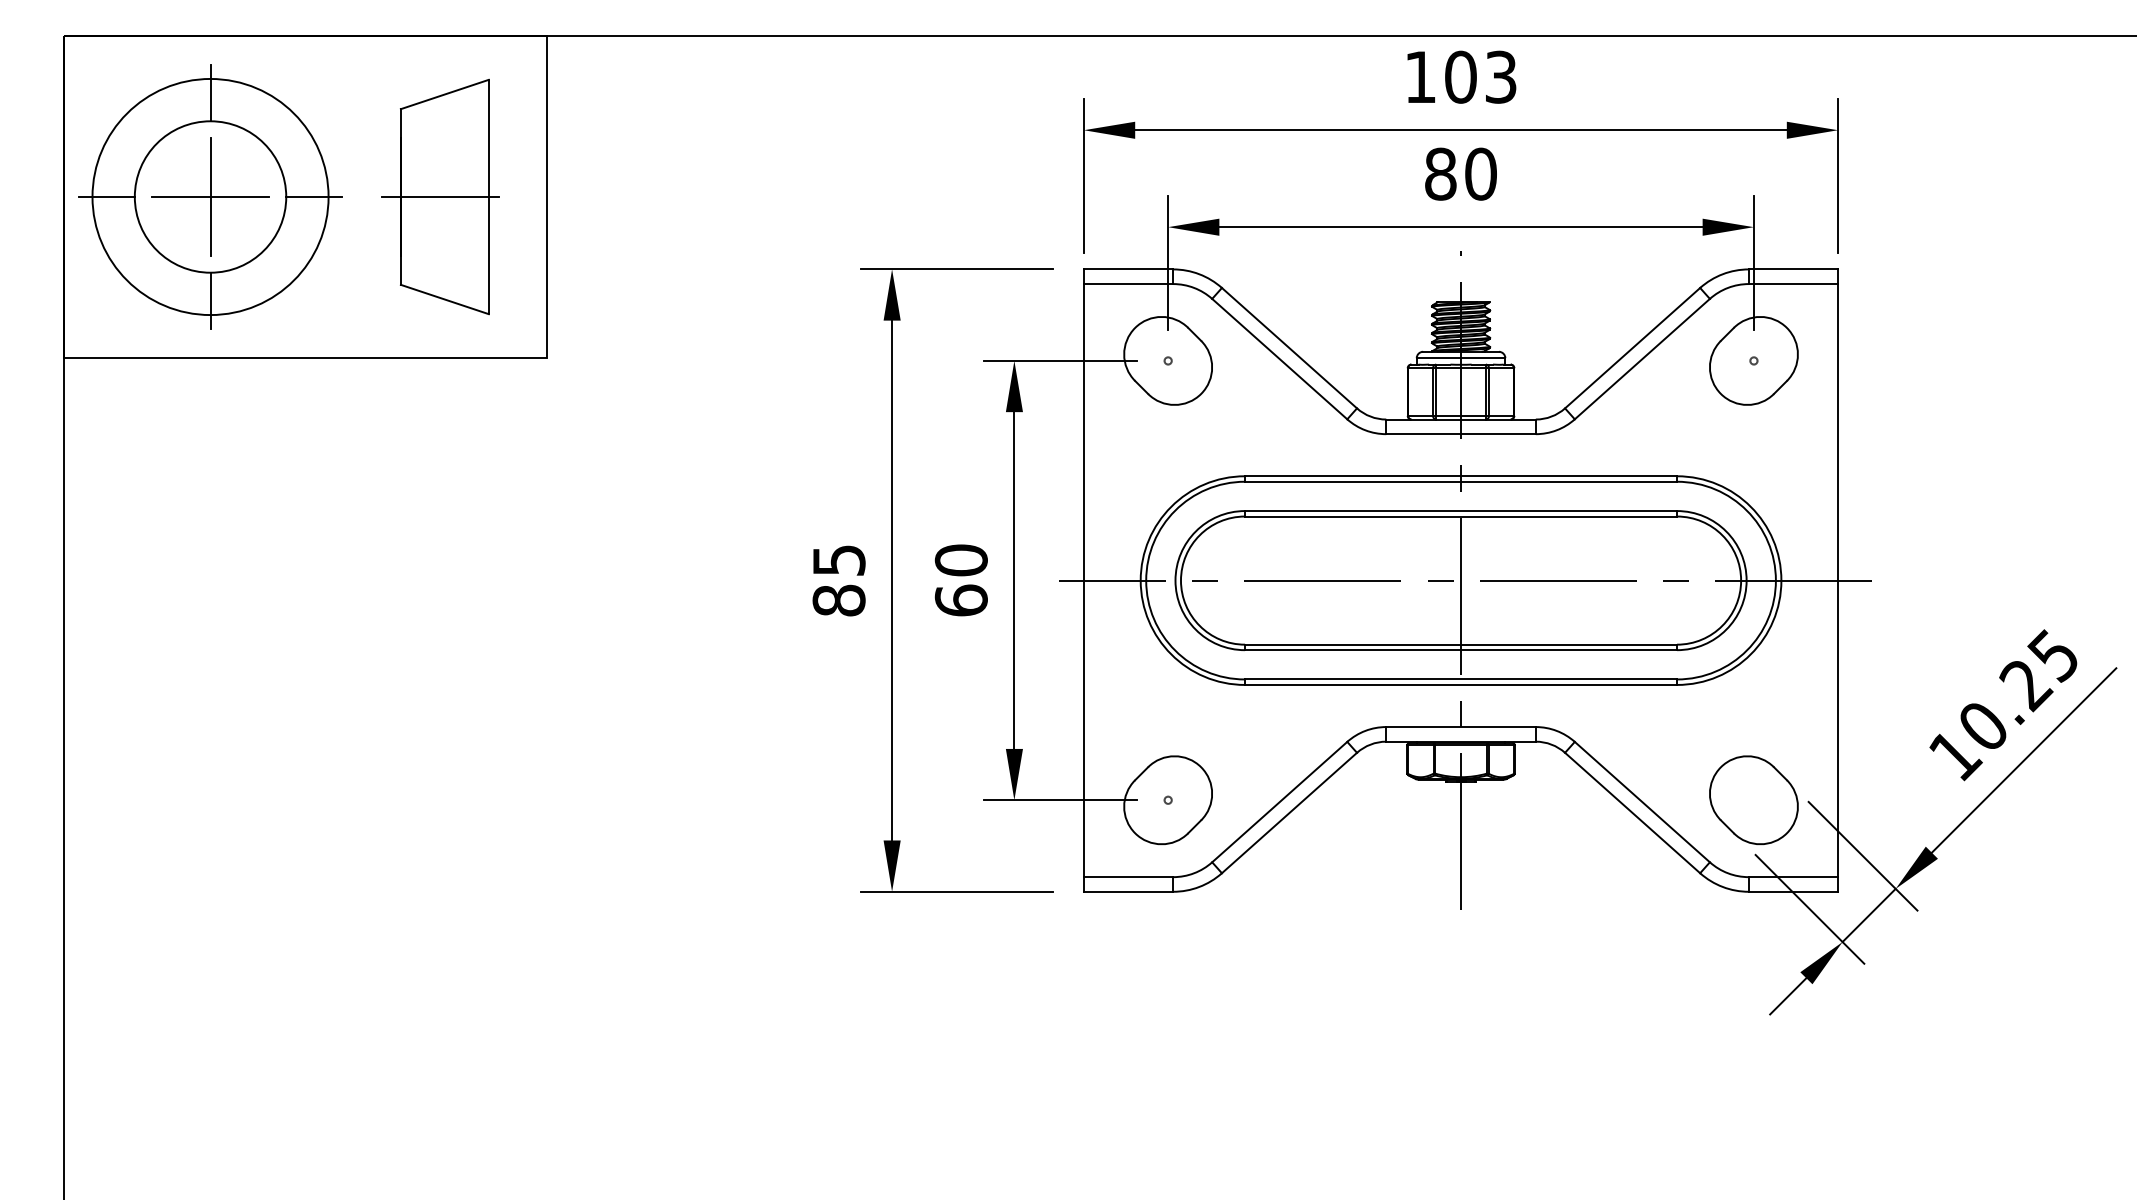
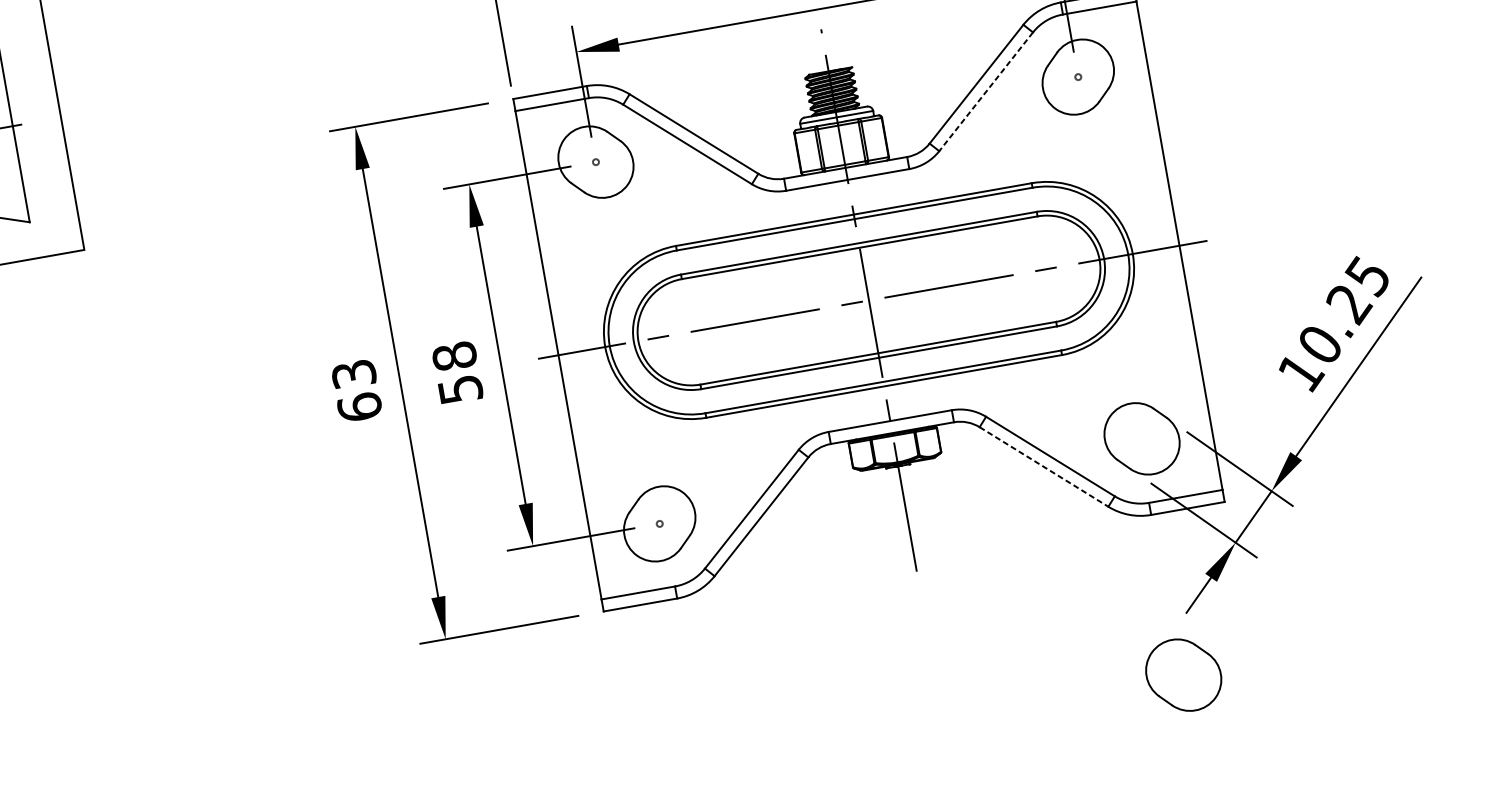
line: (1641, 359) -> (985, 92), solid -> dashed
text: (838, 580) -> (356, 390), 85 -> 63
text: (960, 580) -> (456, 373), 60 -> 58
line: (1632, 813) -> (1043, 467), solid -> dashed
part: (1753, 1086) -> (1183, 674), added

